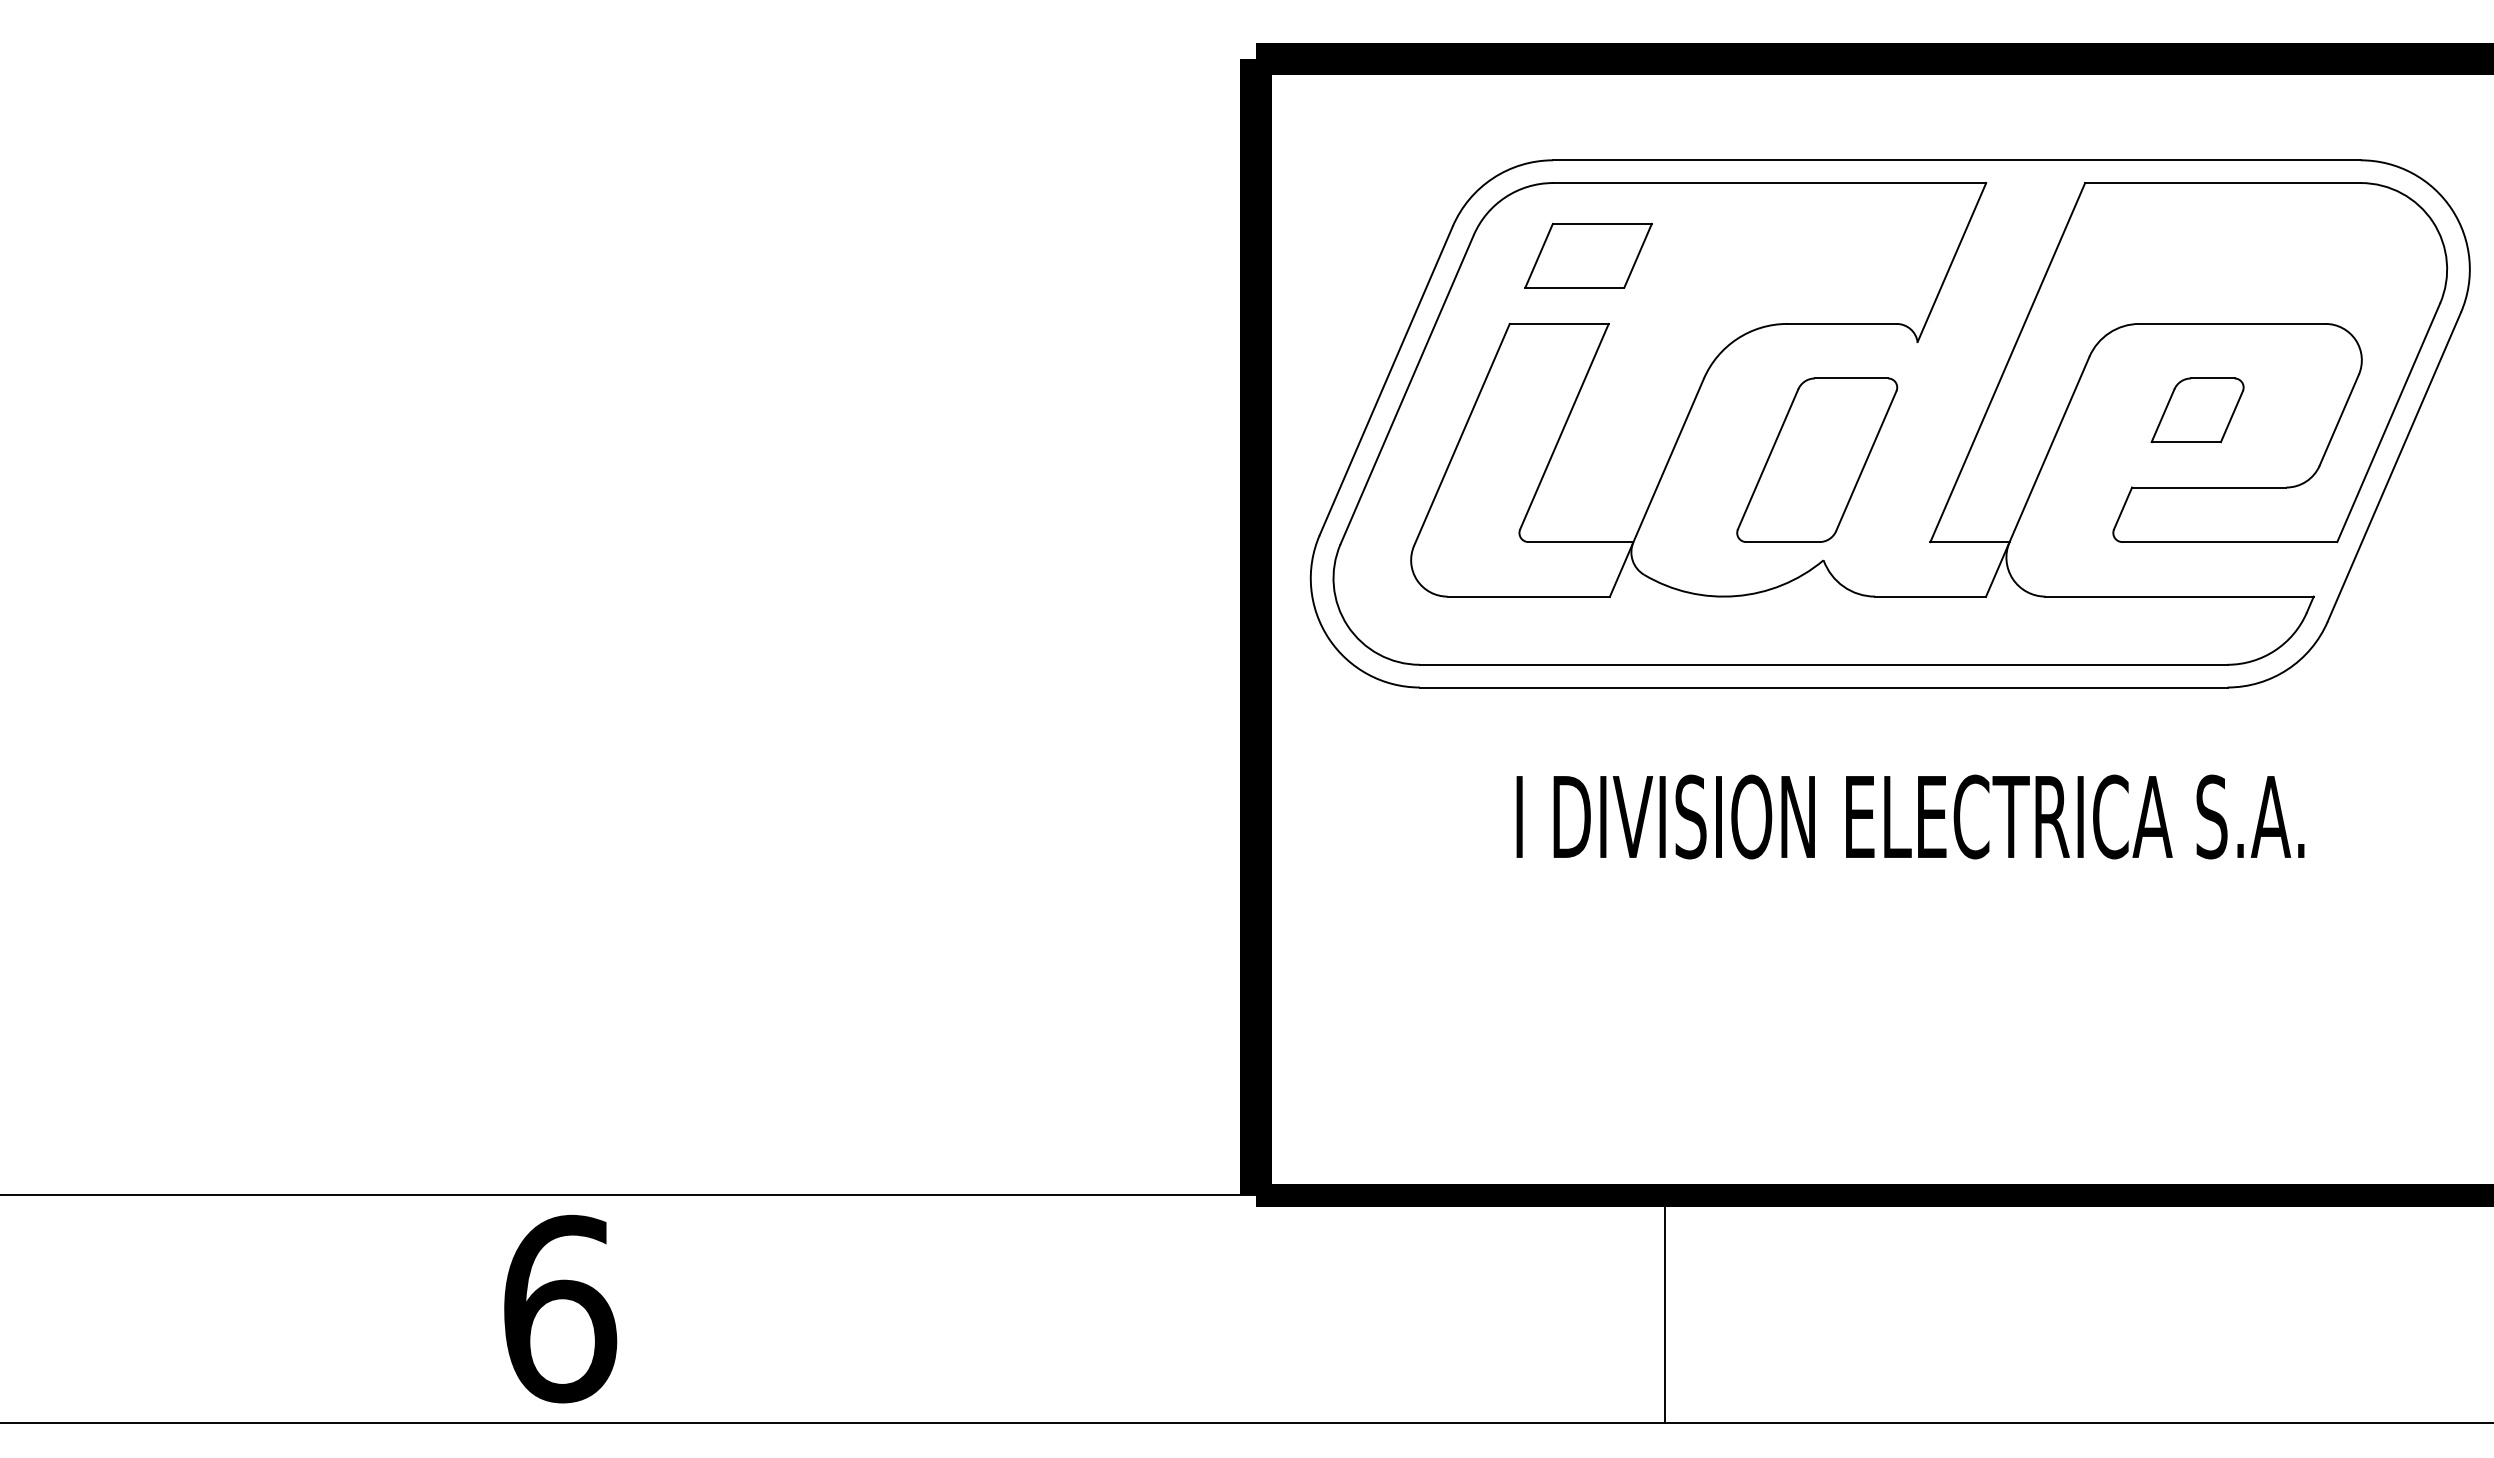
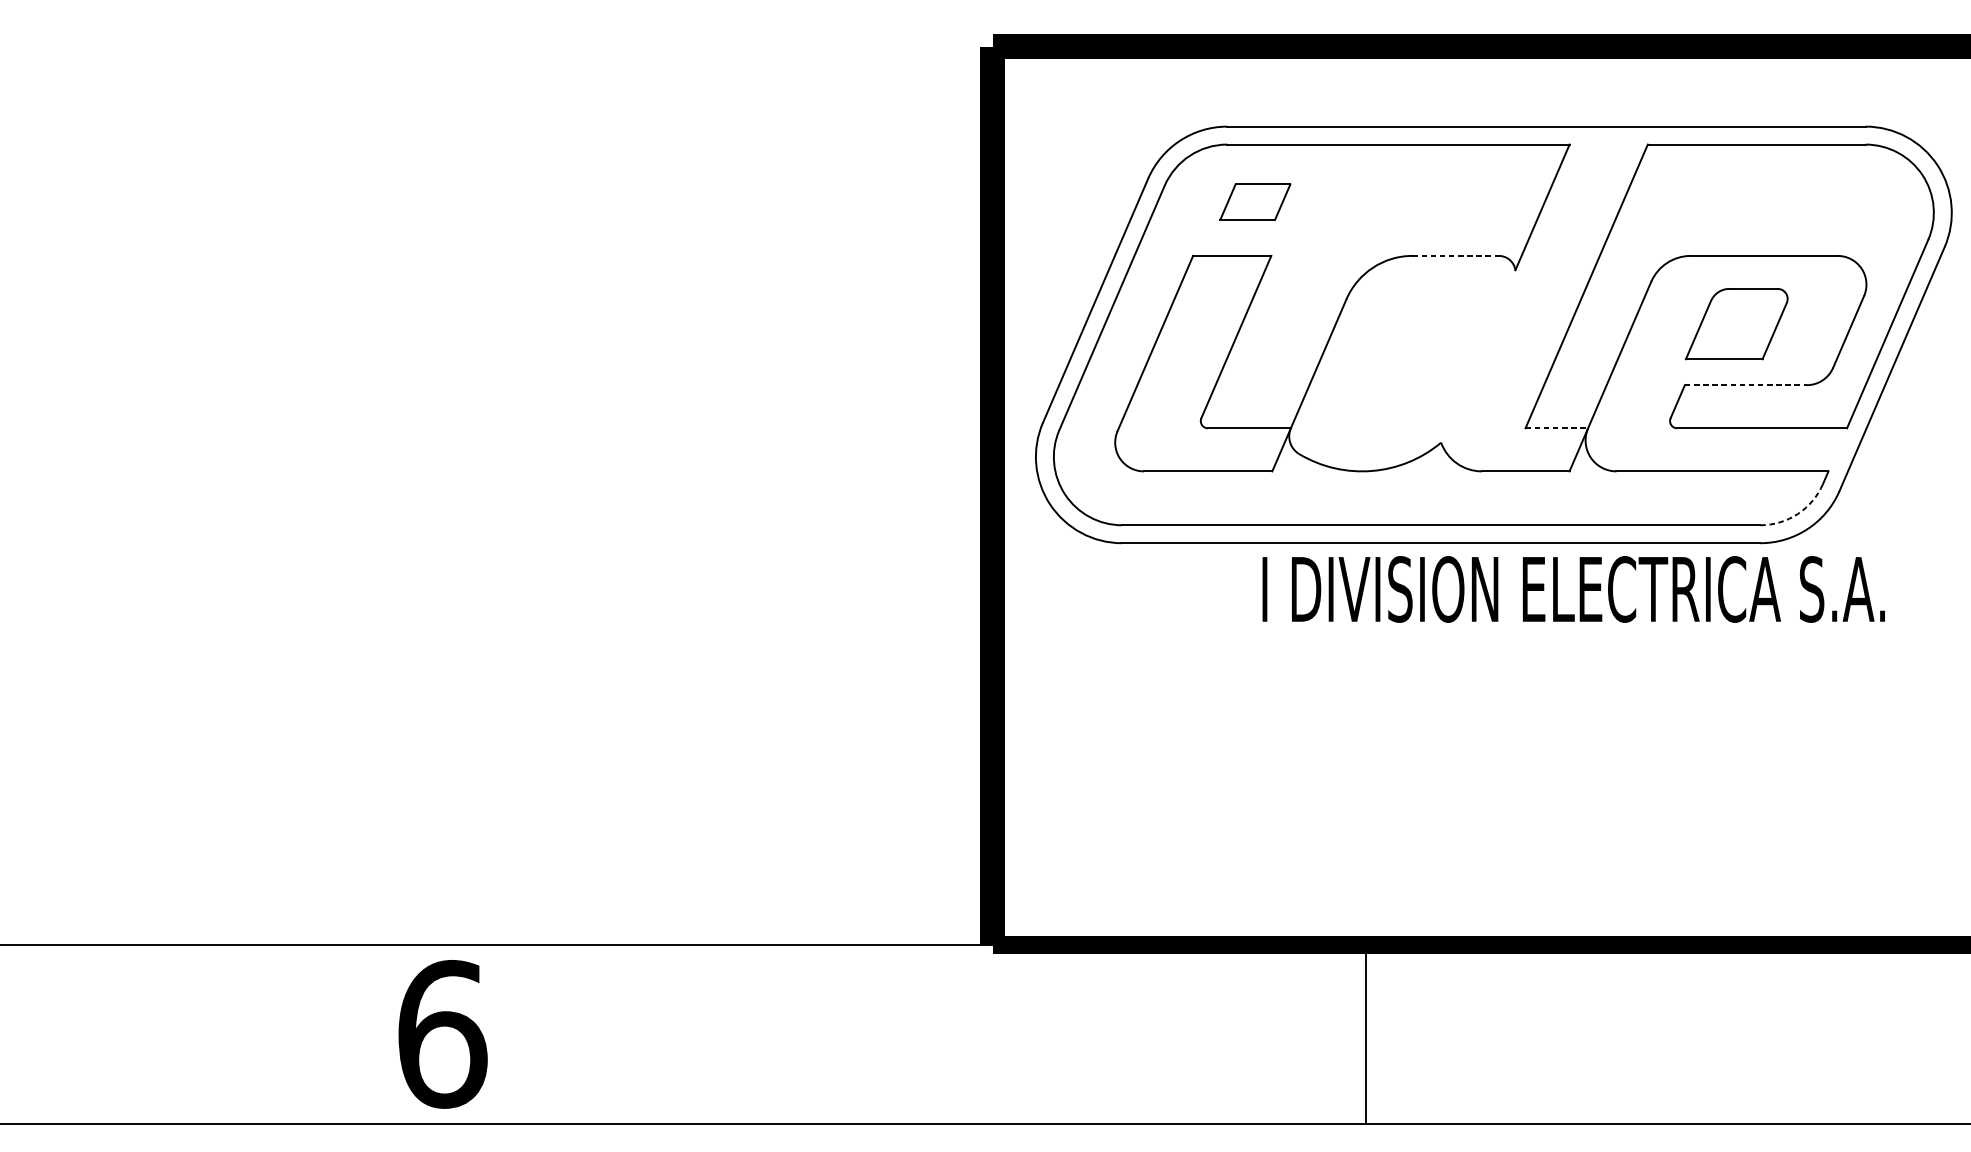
part: (1588, 255) -> (1255, 201), size x0.7
line: (1841, 323) -> (1455, 255), solid -> dashed
part: (2197, 410) -> (1736, 324), size x1.4
part: (1817, 459) -> (1436, 363), removed
line: (2209, 487) -> (1746, 385), solid -> dashed
line: (1970, 542) -> (1557, 428), solid -> dashed
arc: (2275, 650) -> (1798, 513), solid -> dashed
text: (1910, 816) -> (1573, 589), moved
line: (1664, 1308) -> (1365, 1033), moved

